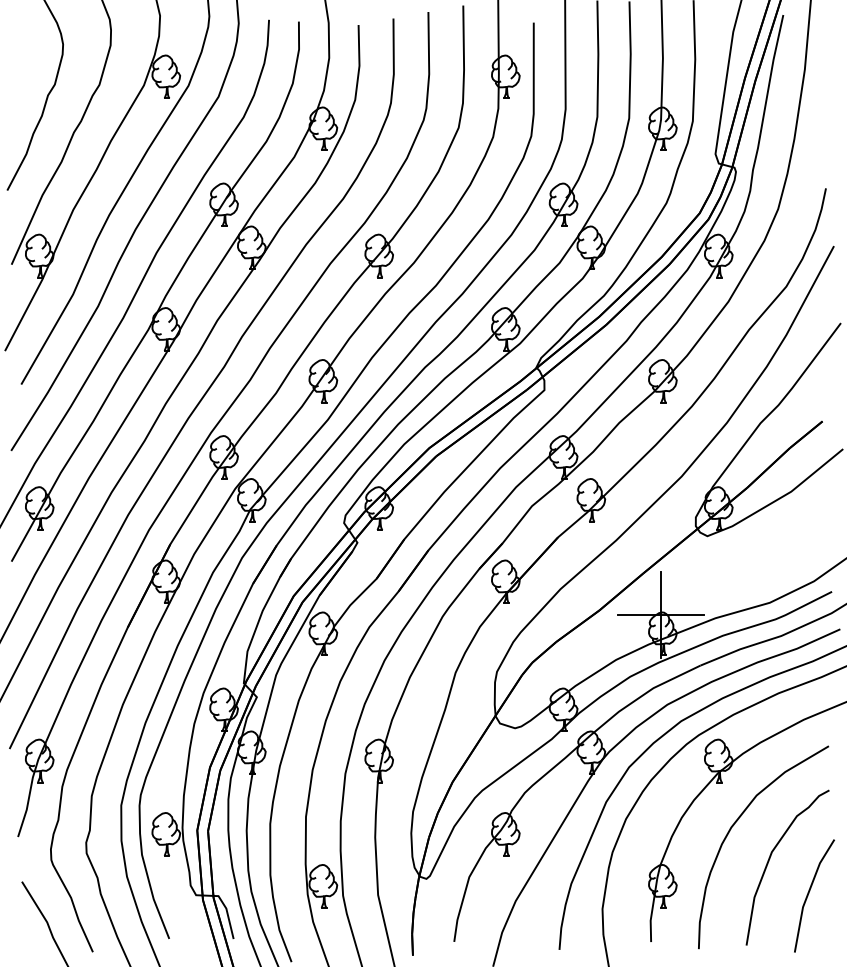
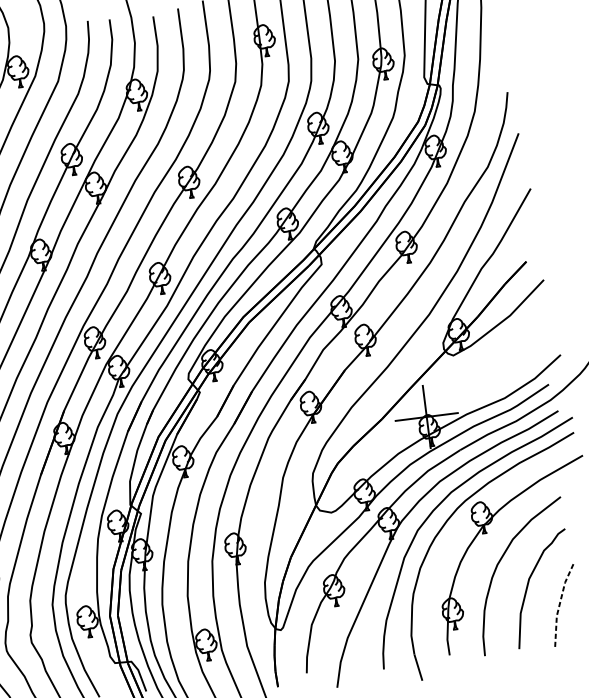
line: (807, 894) -> (558, 606), solid -> dashed

